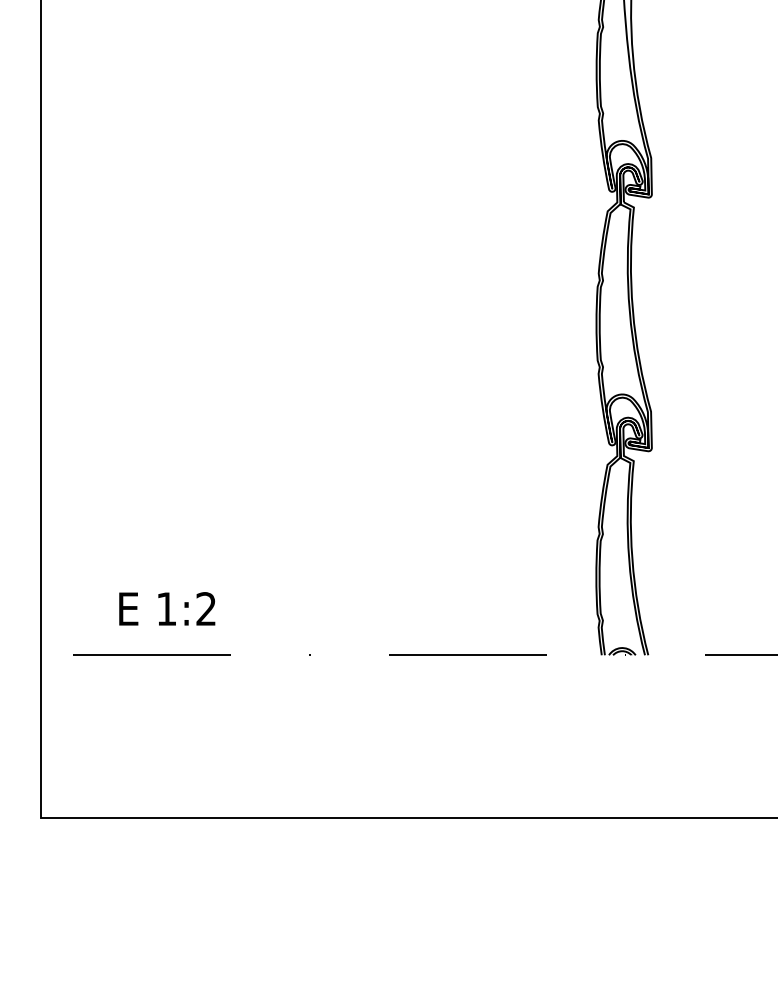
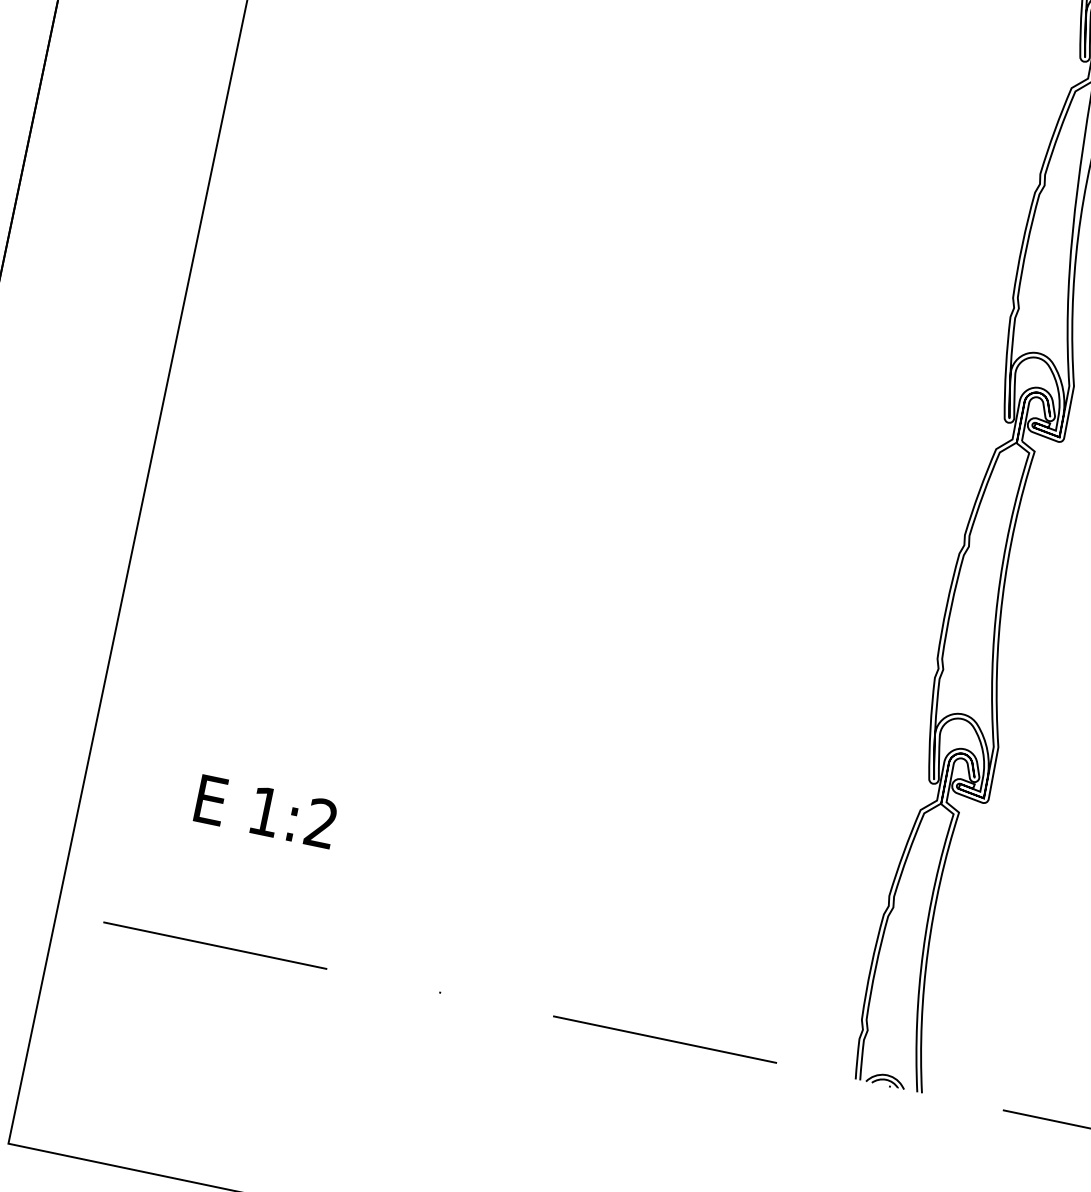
text: (167, 608) -> (266, 811), moved

